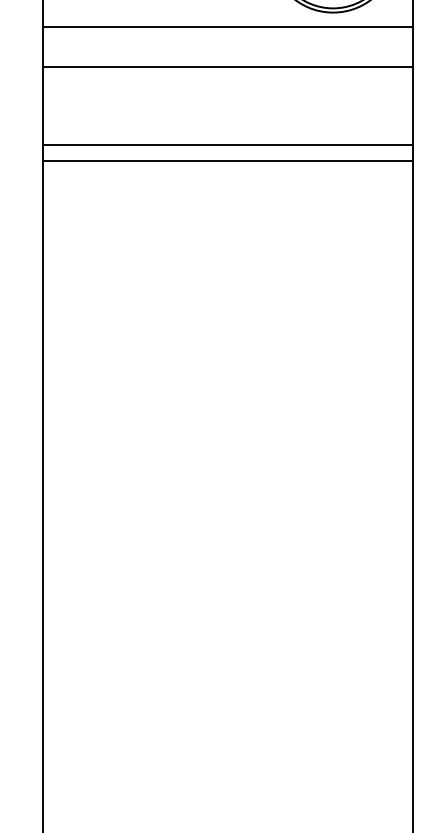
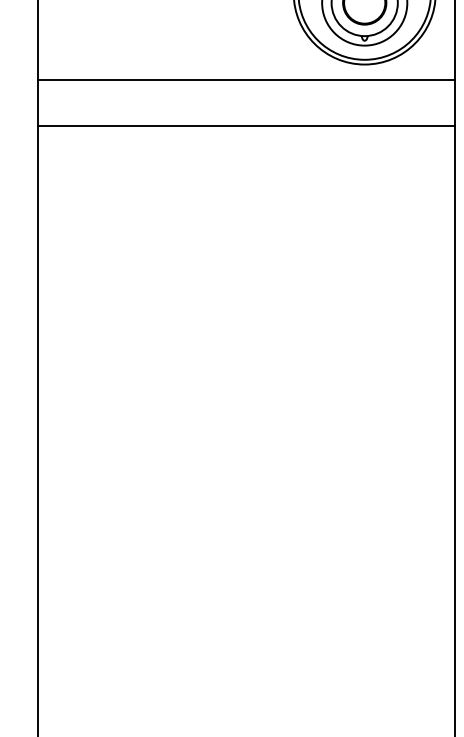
line: (227, 145) -> (245, 214), removed
line: (227, 161) -> (245, 232), removed

